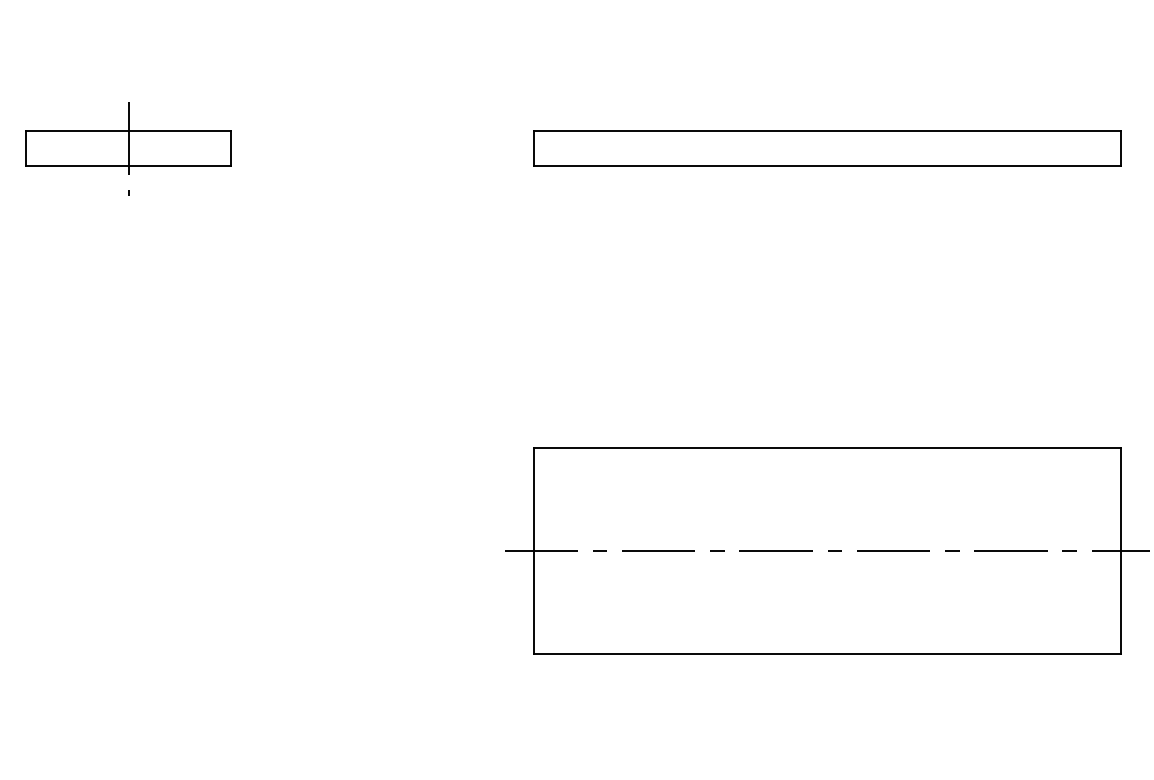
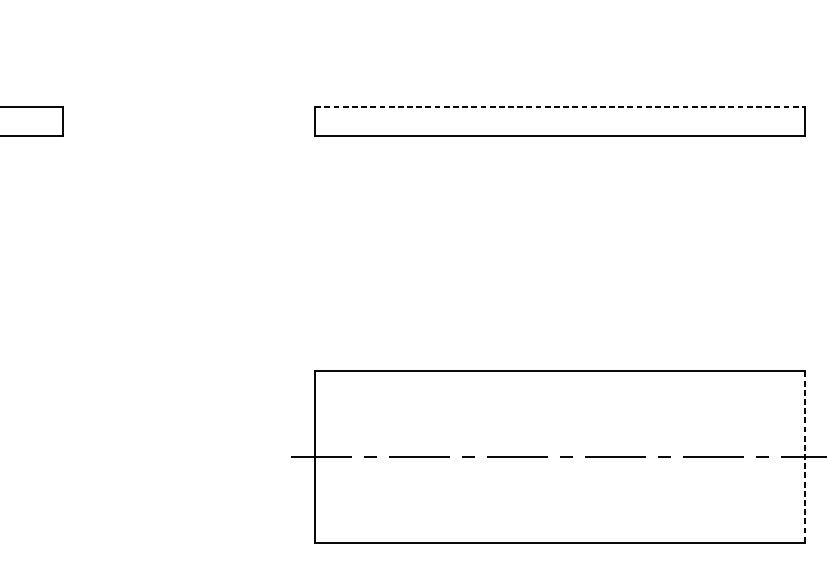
line: (827, 131) -> (560, 107), solid -> dashed
line: (1121, 551) -> (805, 457), solid -> dashed

